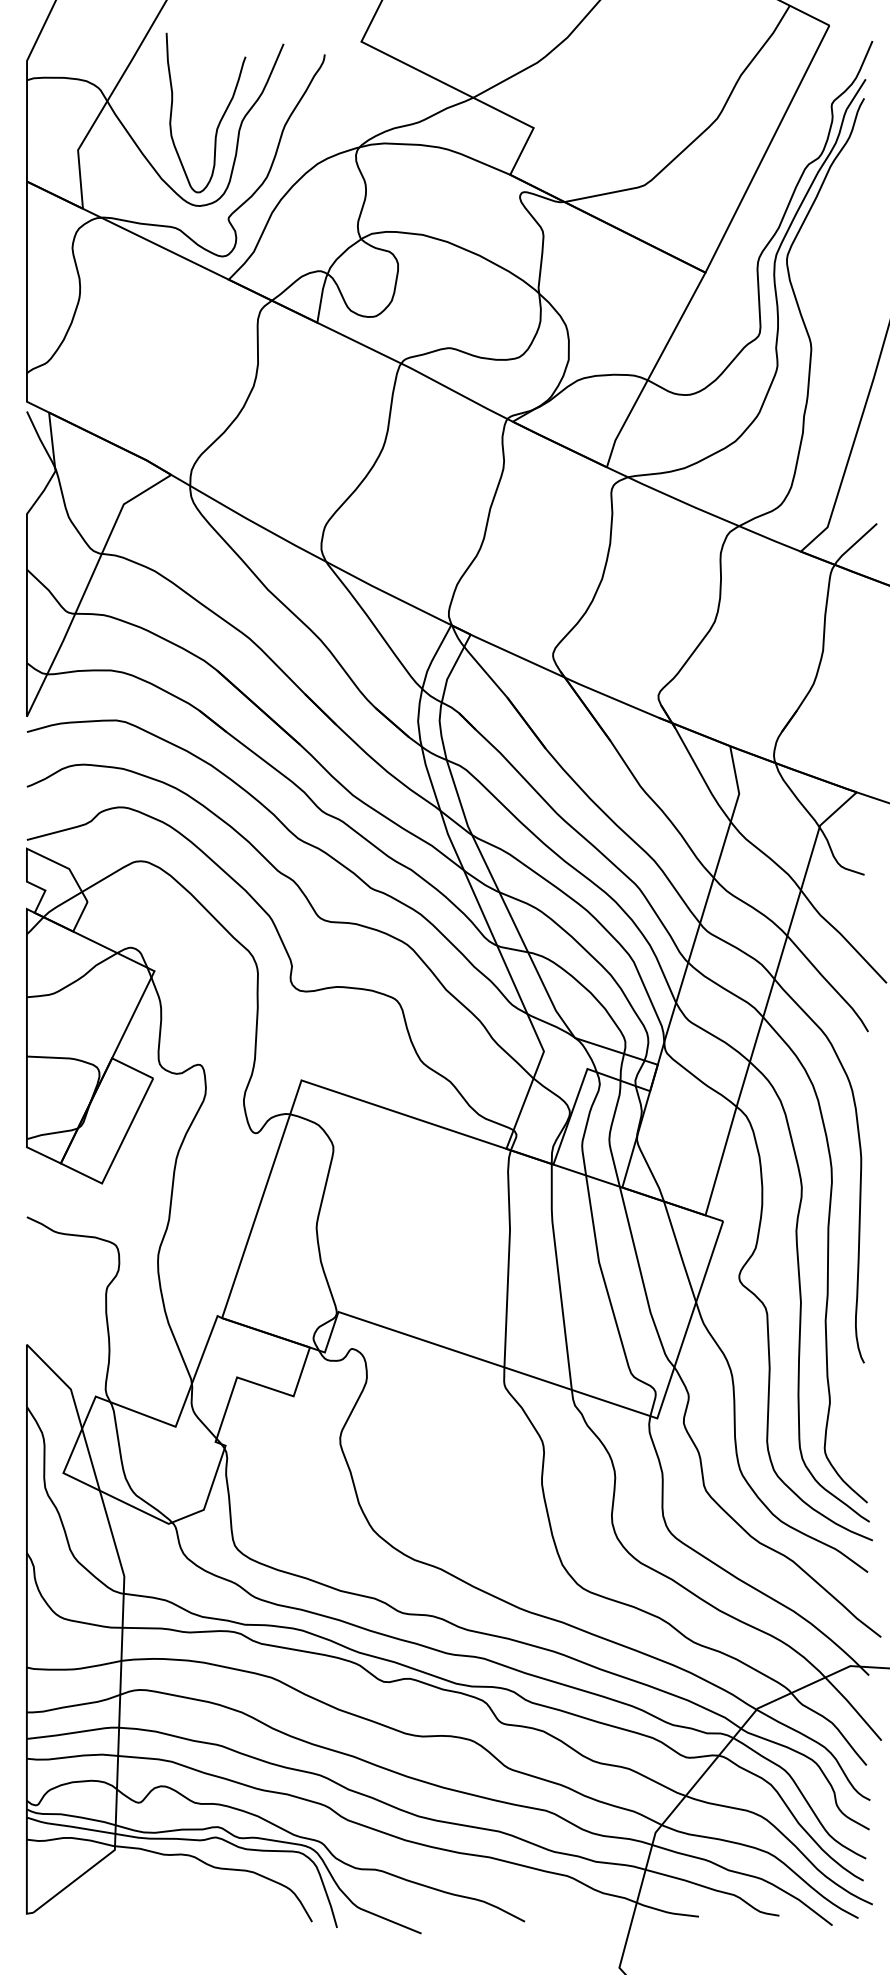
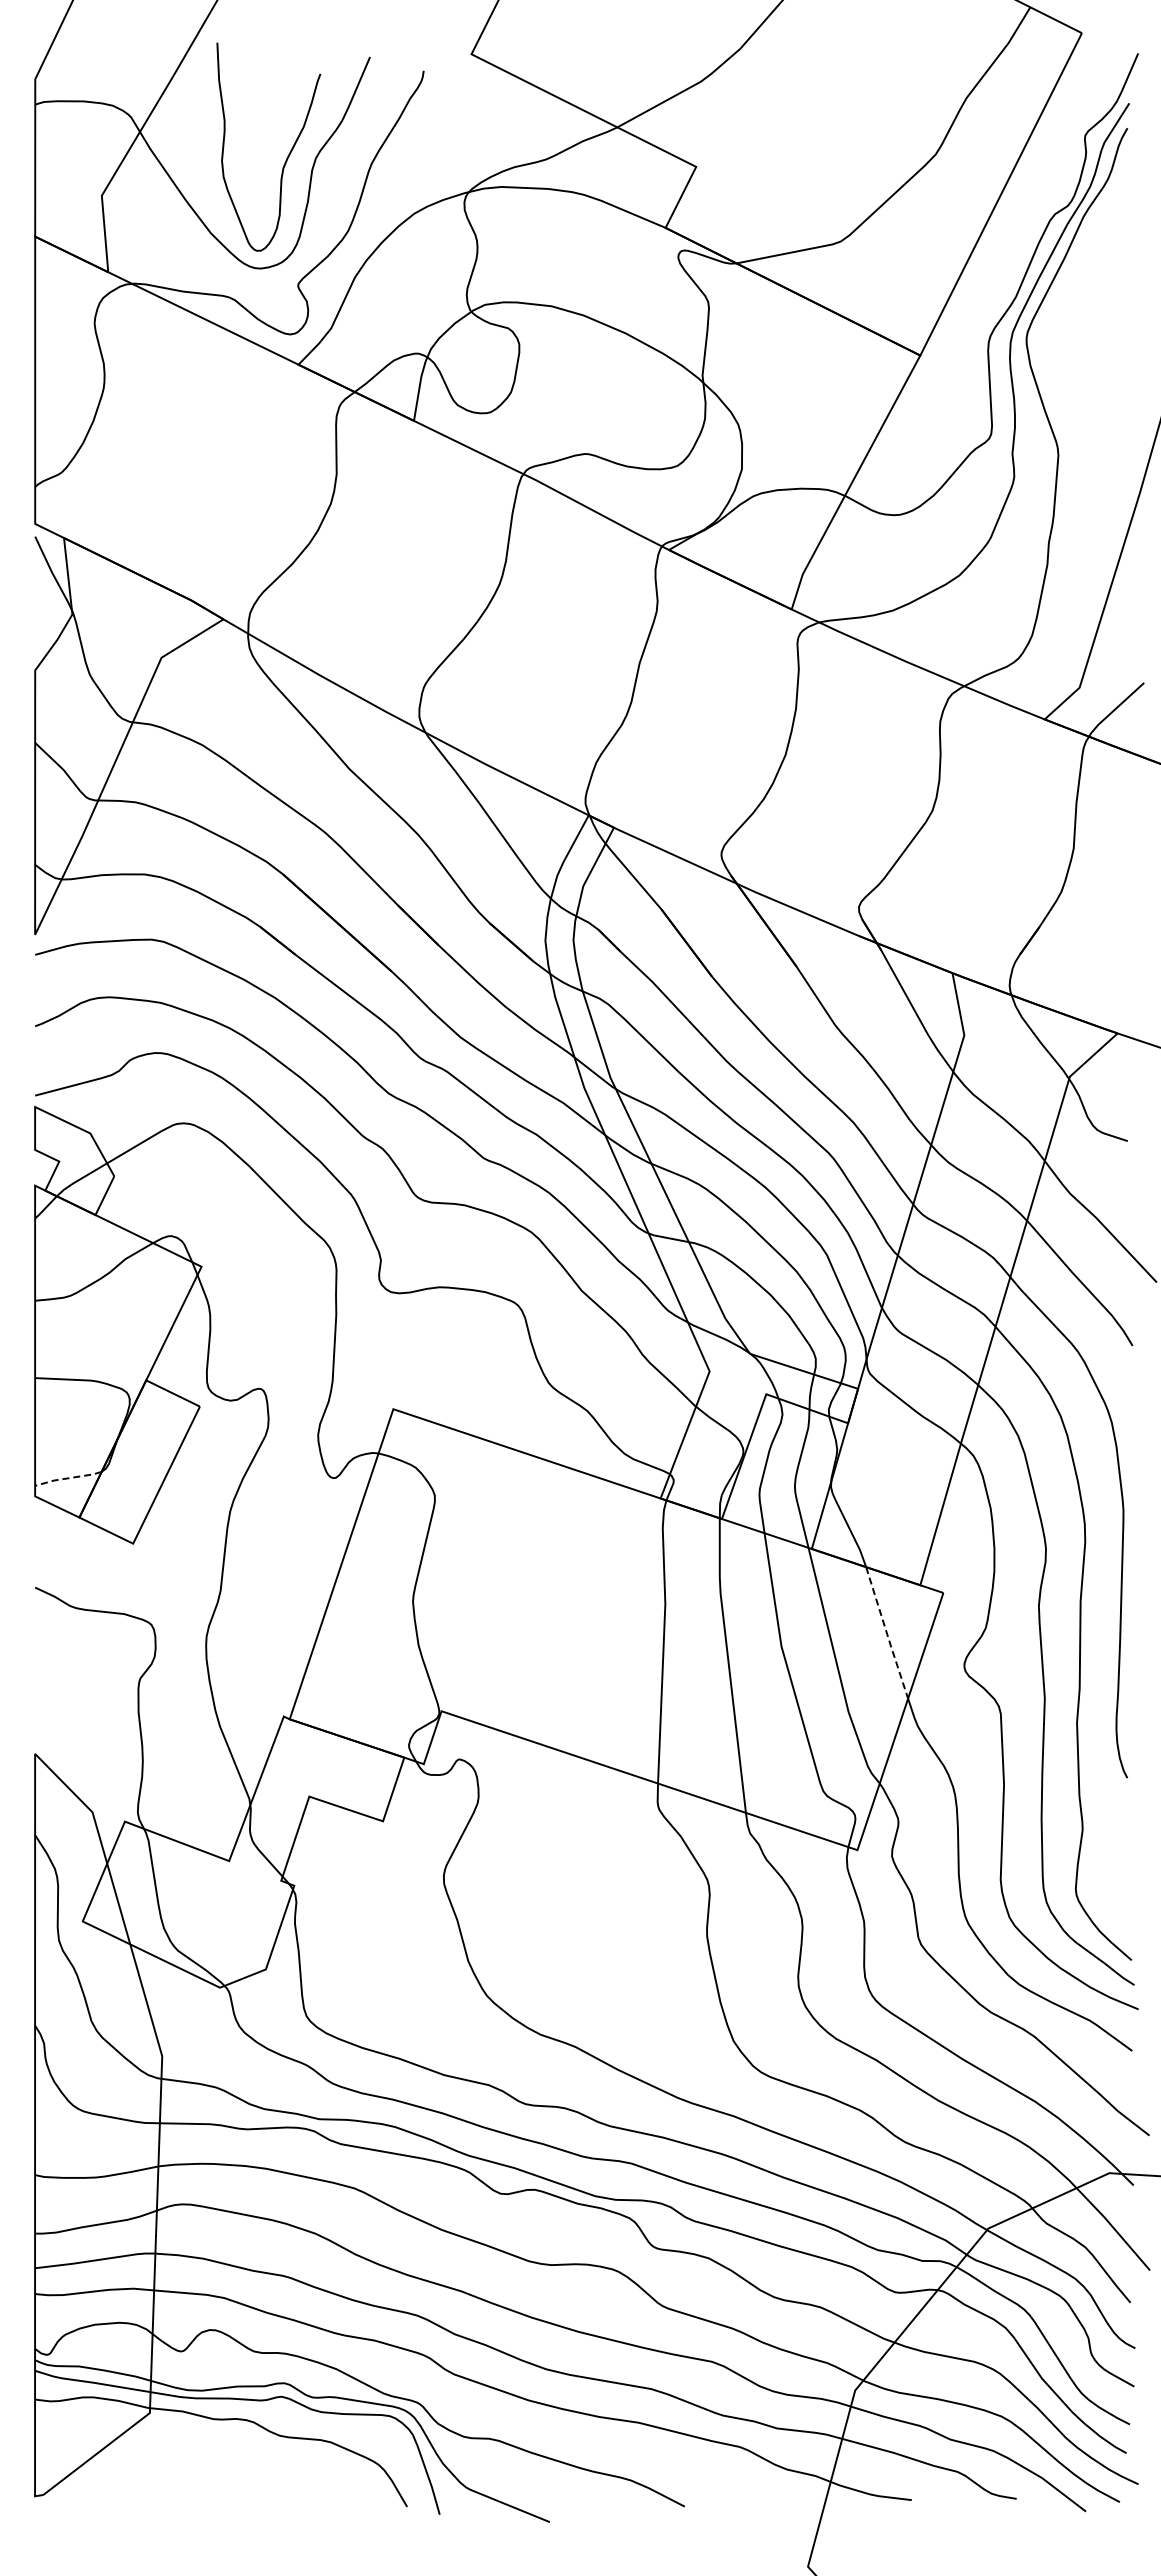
line: (51, 1133) -> (67, 1478), solid -> dashed
line: (680, 1252) -> (887, 1633), solid -> dashed

